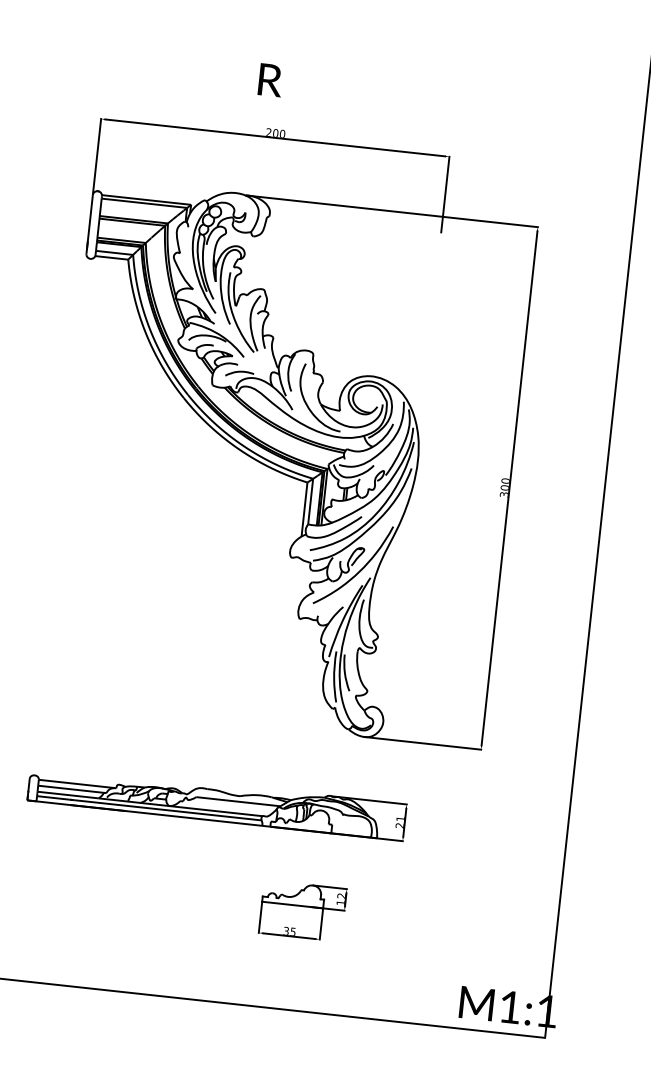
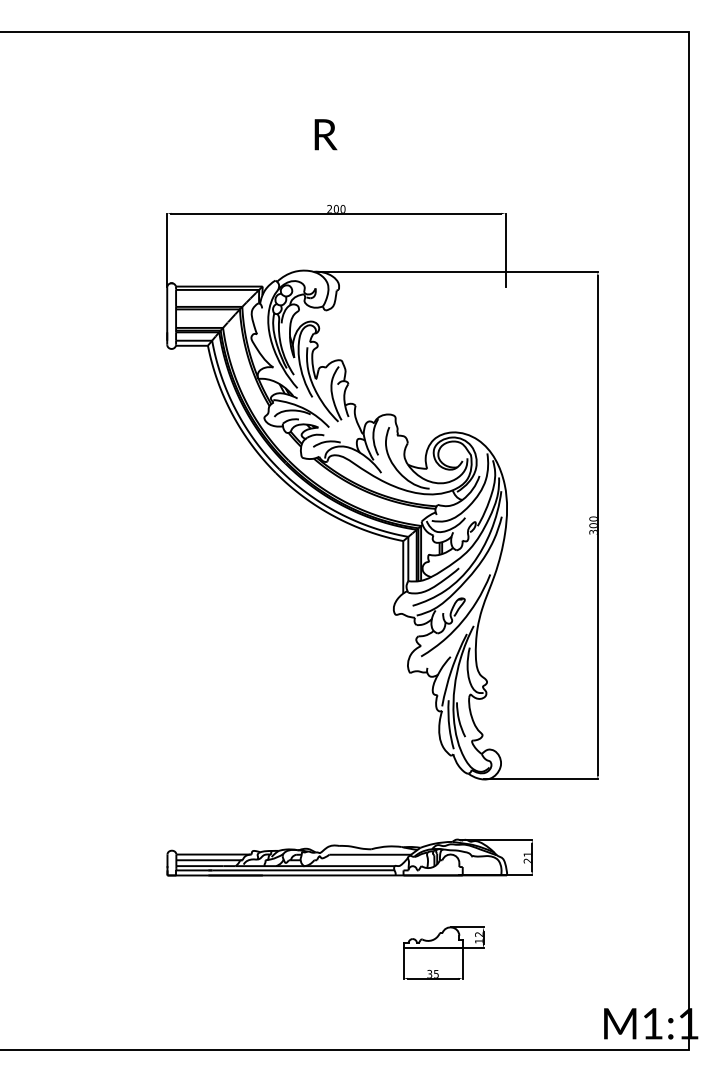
text: (270, 80) -> (325, 134), moved

